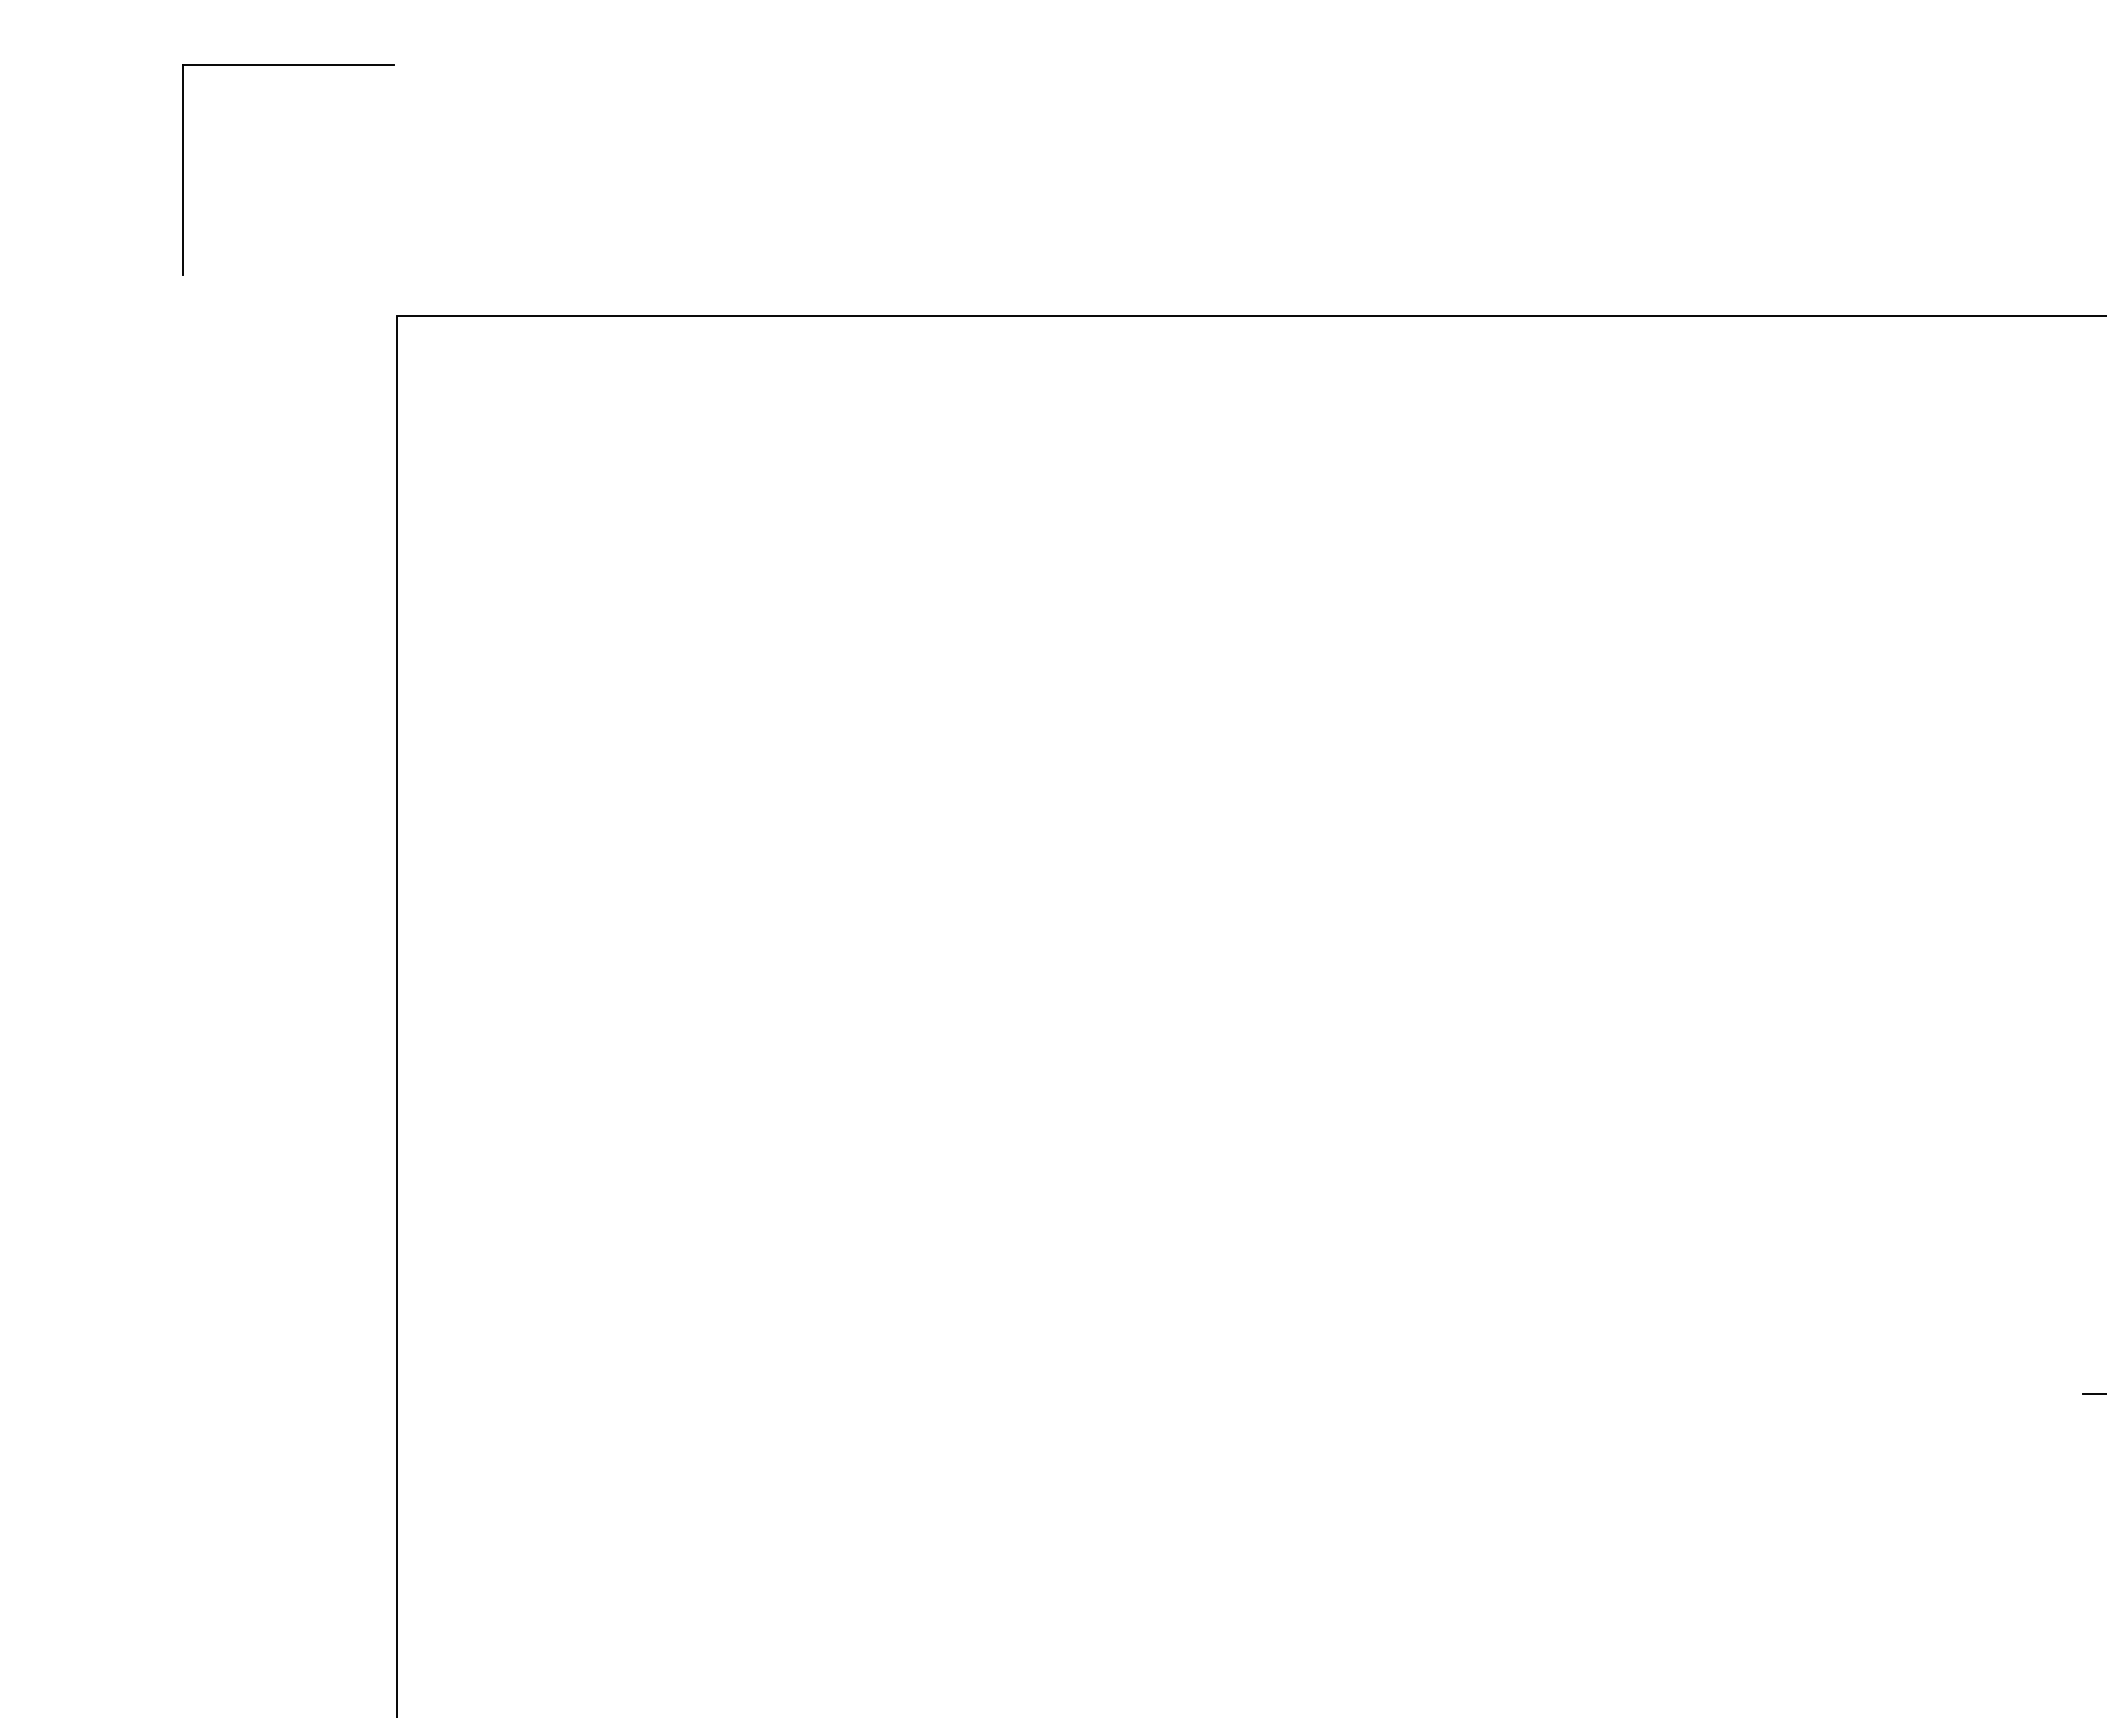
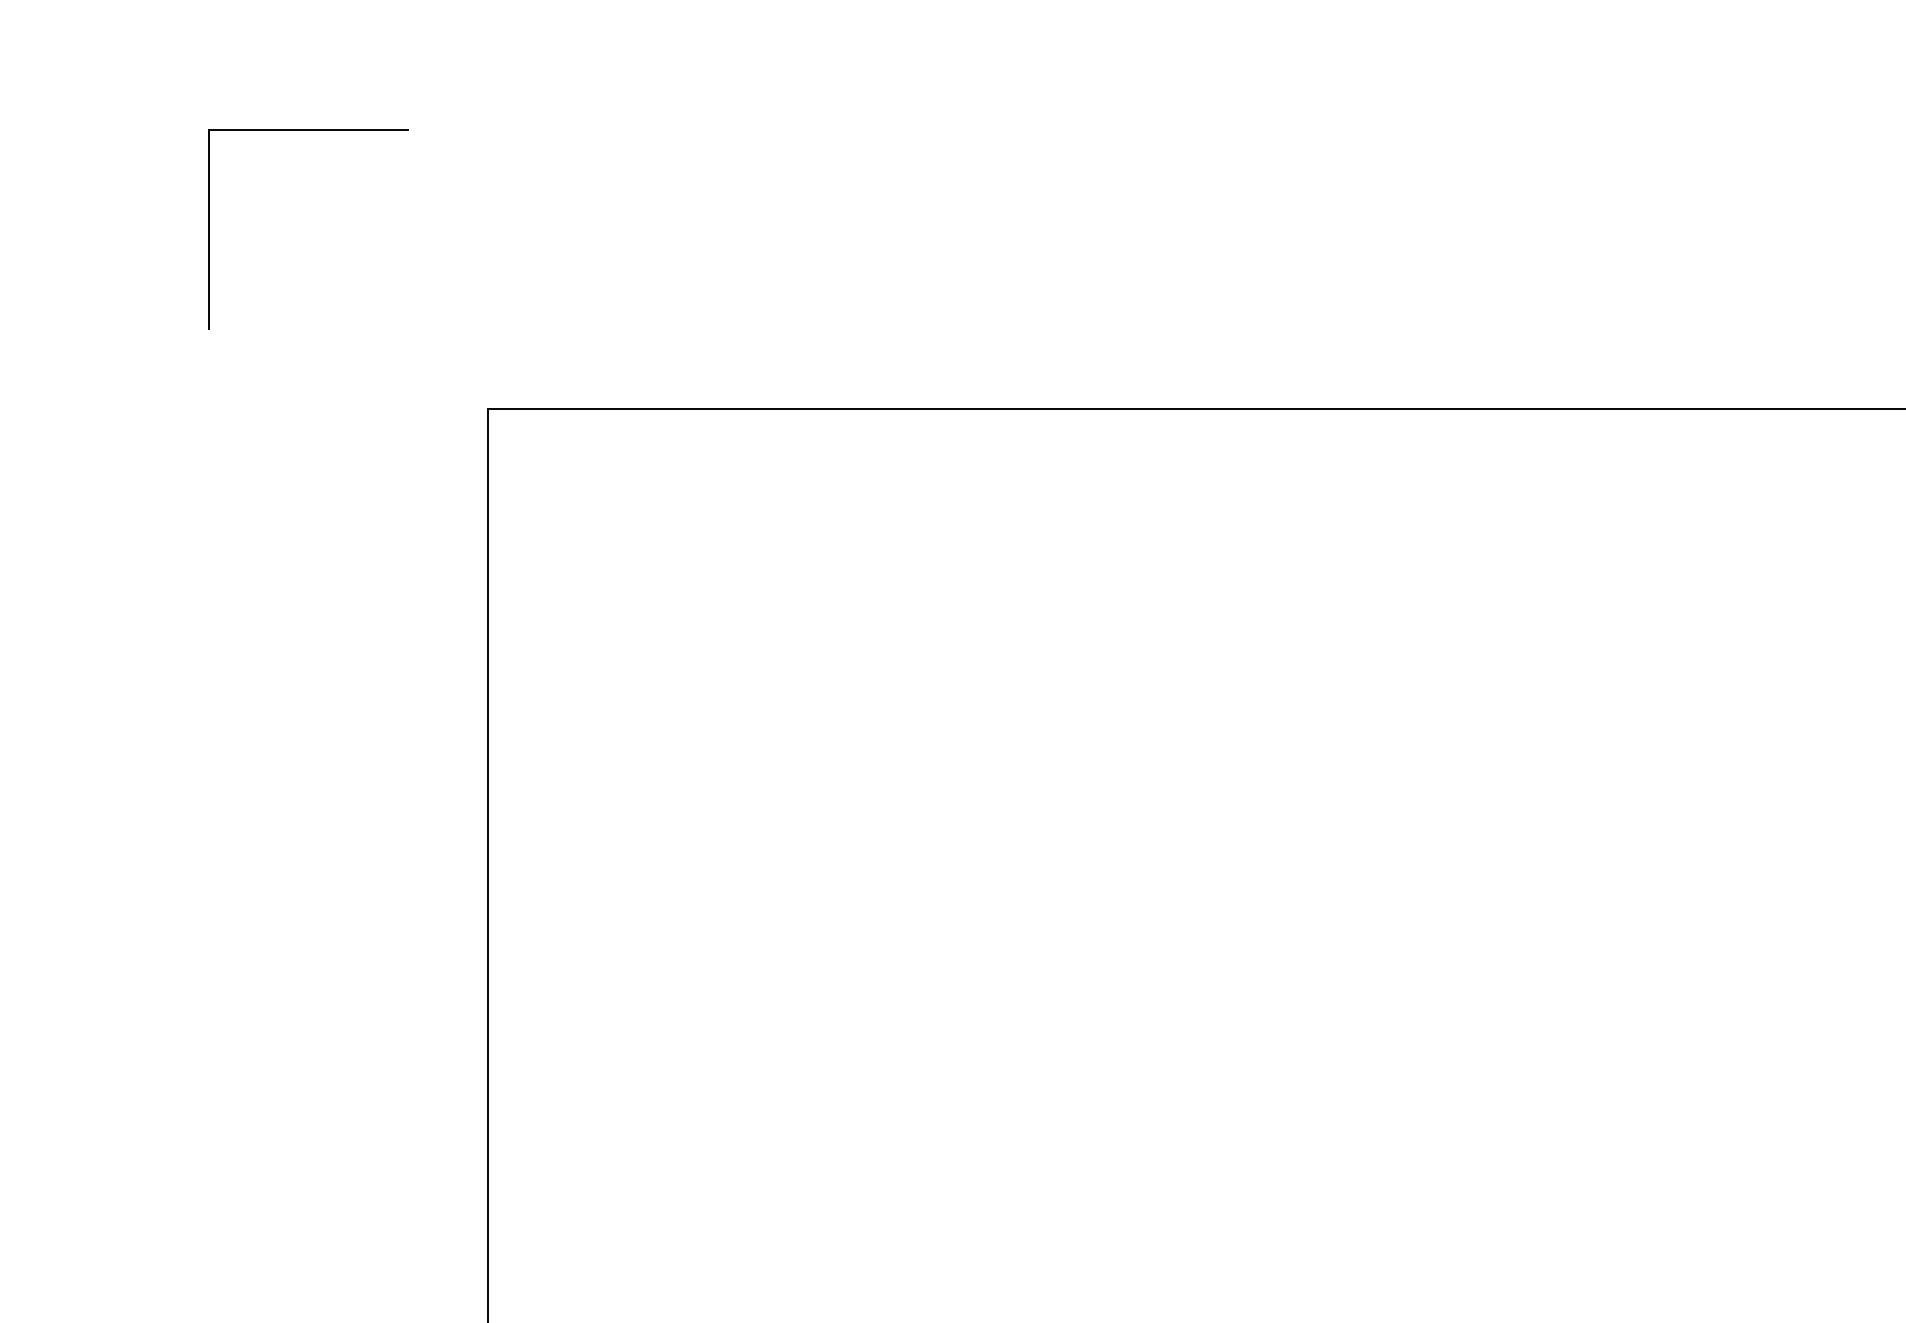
part: (288, 65) -> (308, 130), moved

